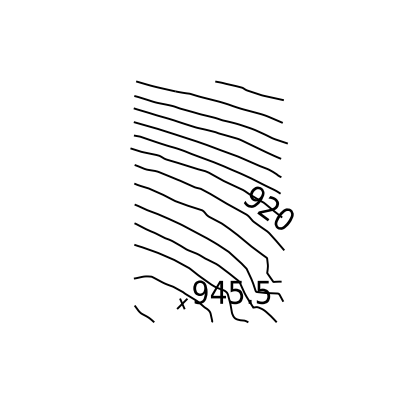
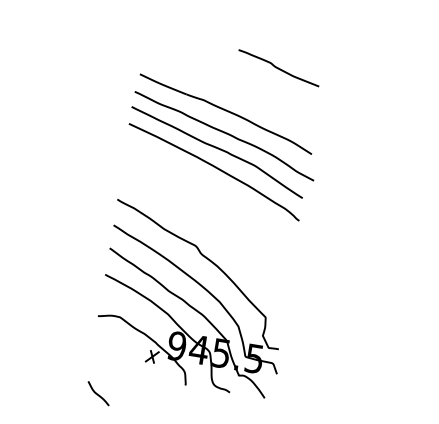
curve: (249, 90) -> (278, 67), moved
part: (211, 192) -> (210, 225), removed
curve: (143, 313) -> (97, 392), moved

